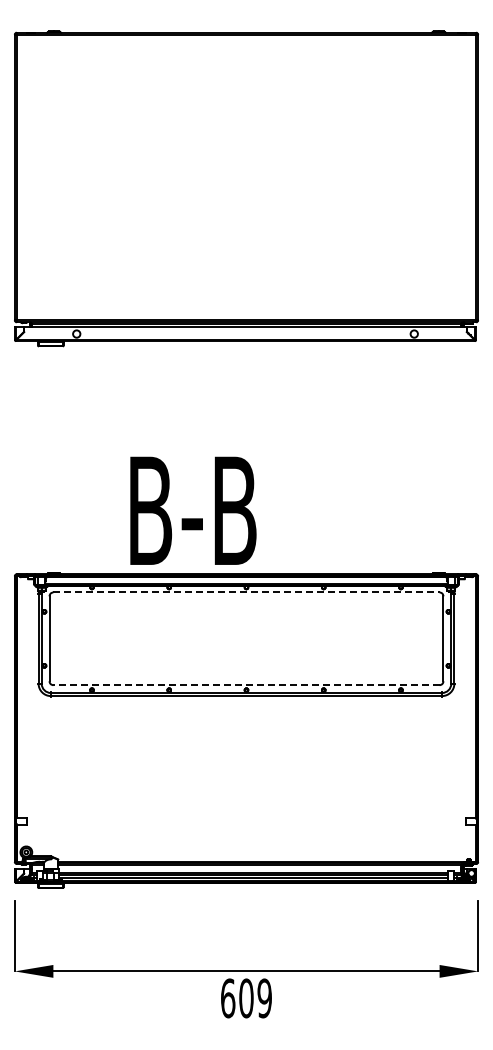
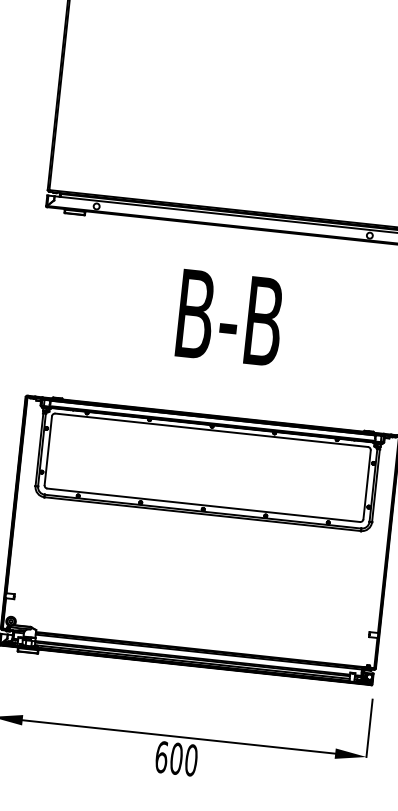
text: (193, 510) -> (230, 317), moved
line: (246, 592) -> (211, 430), dashed -> solid
line: (246, 685) -> (203, 505), dashed -> solid
text: (264, 998) -> (191, 760), 609 -> 600

